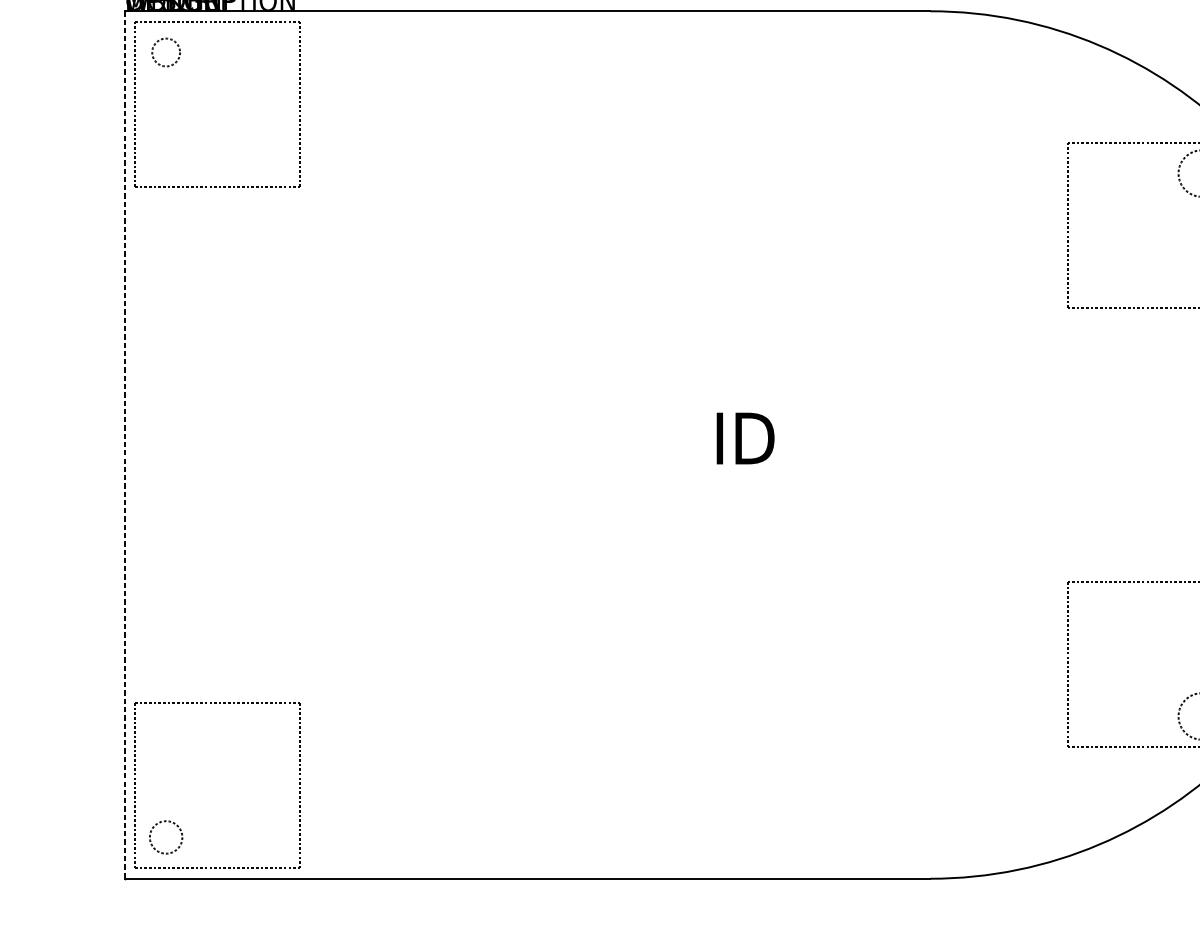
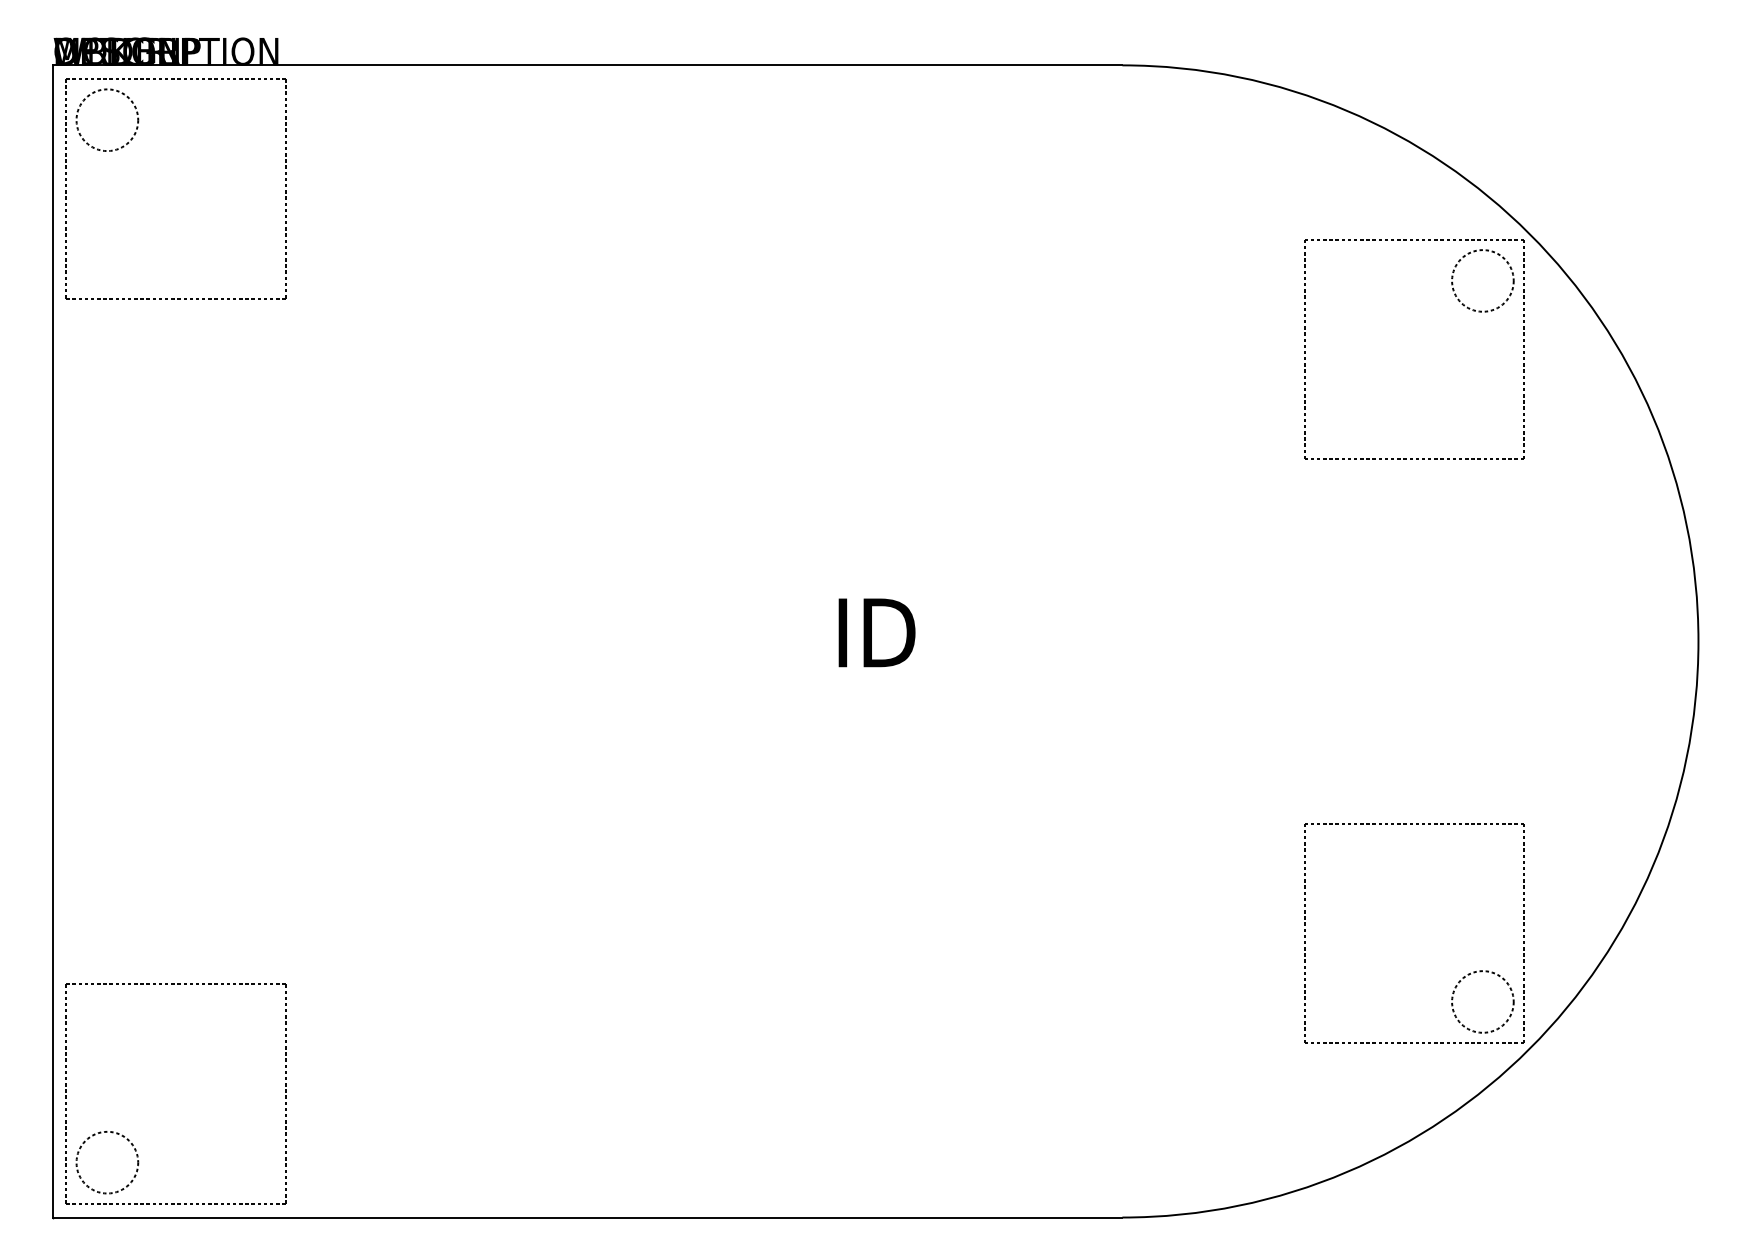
circle: (166, 52) -> (107, 119), size x1.67
line: (124, 445) -> (52, 641), dashed -> solid
circle: (166, 837) -> (107, 1162), size x1.43

